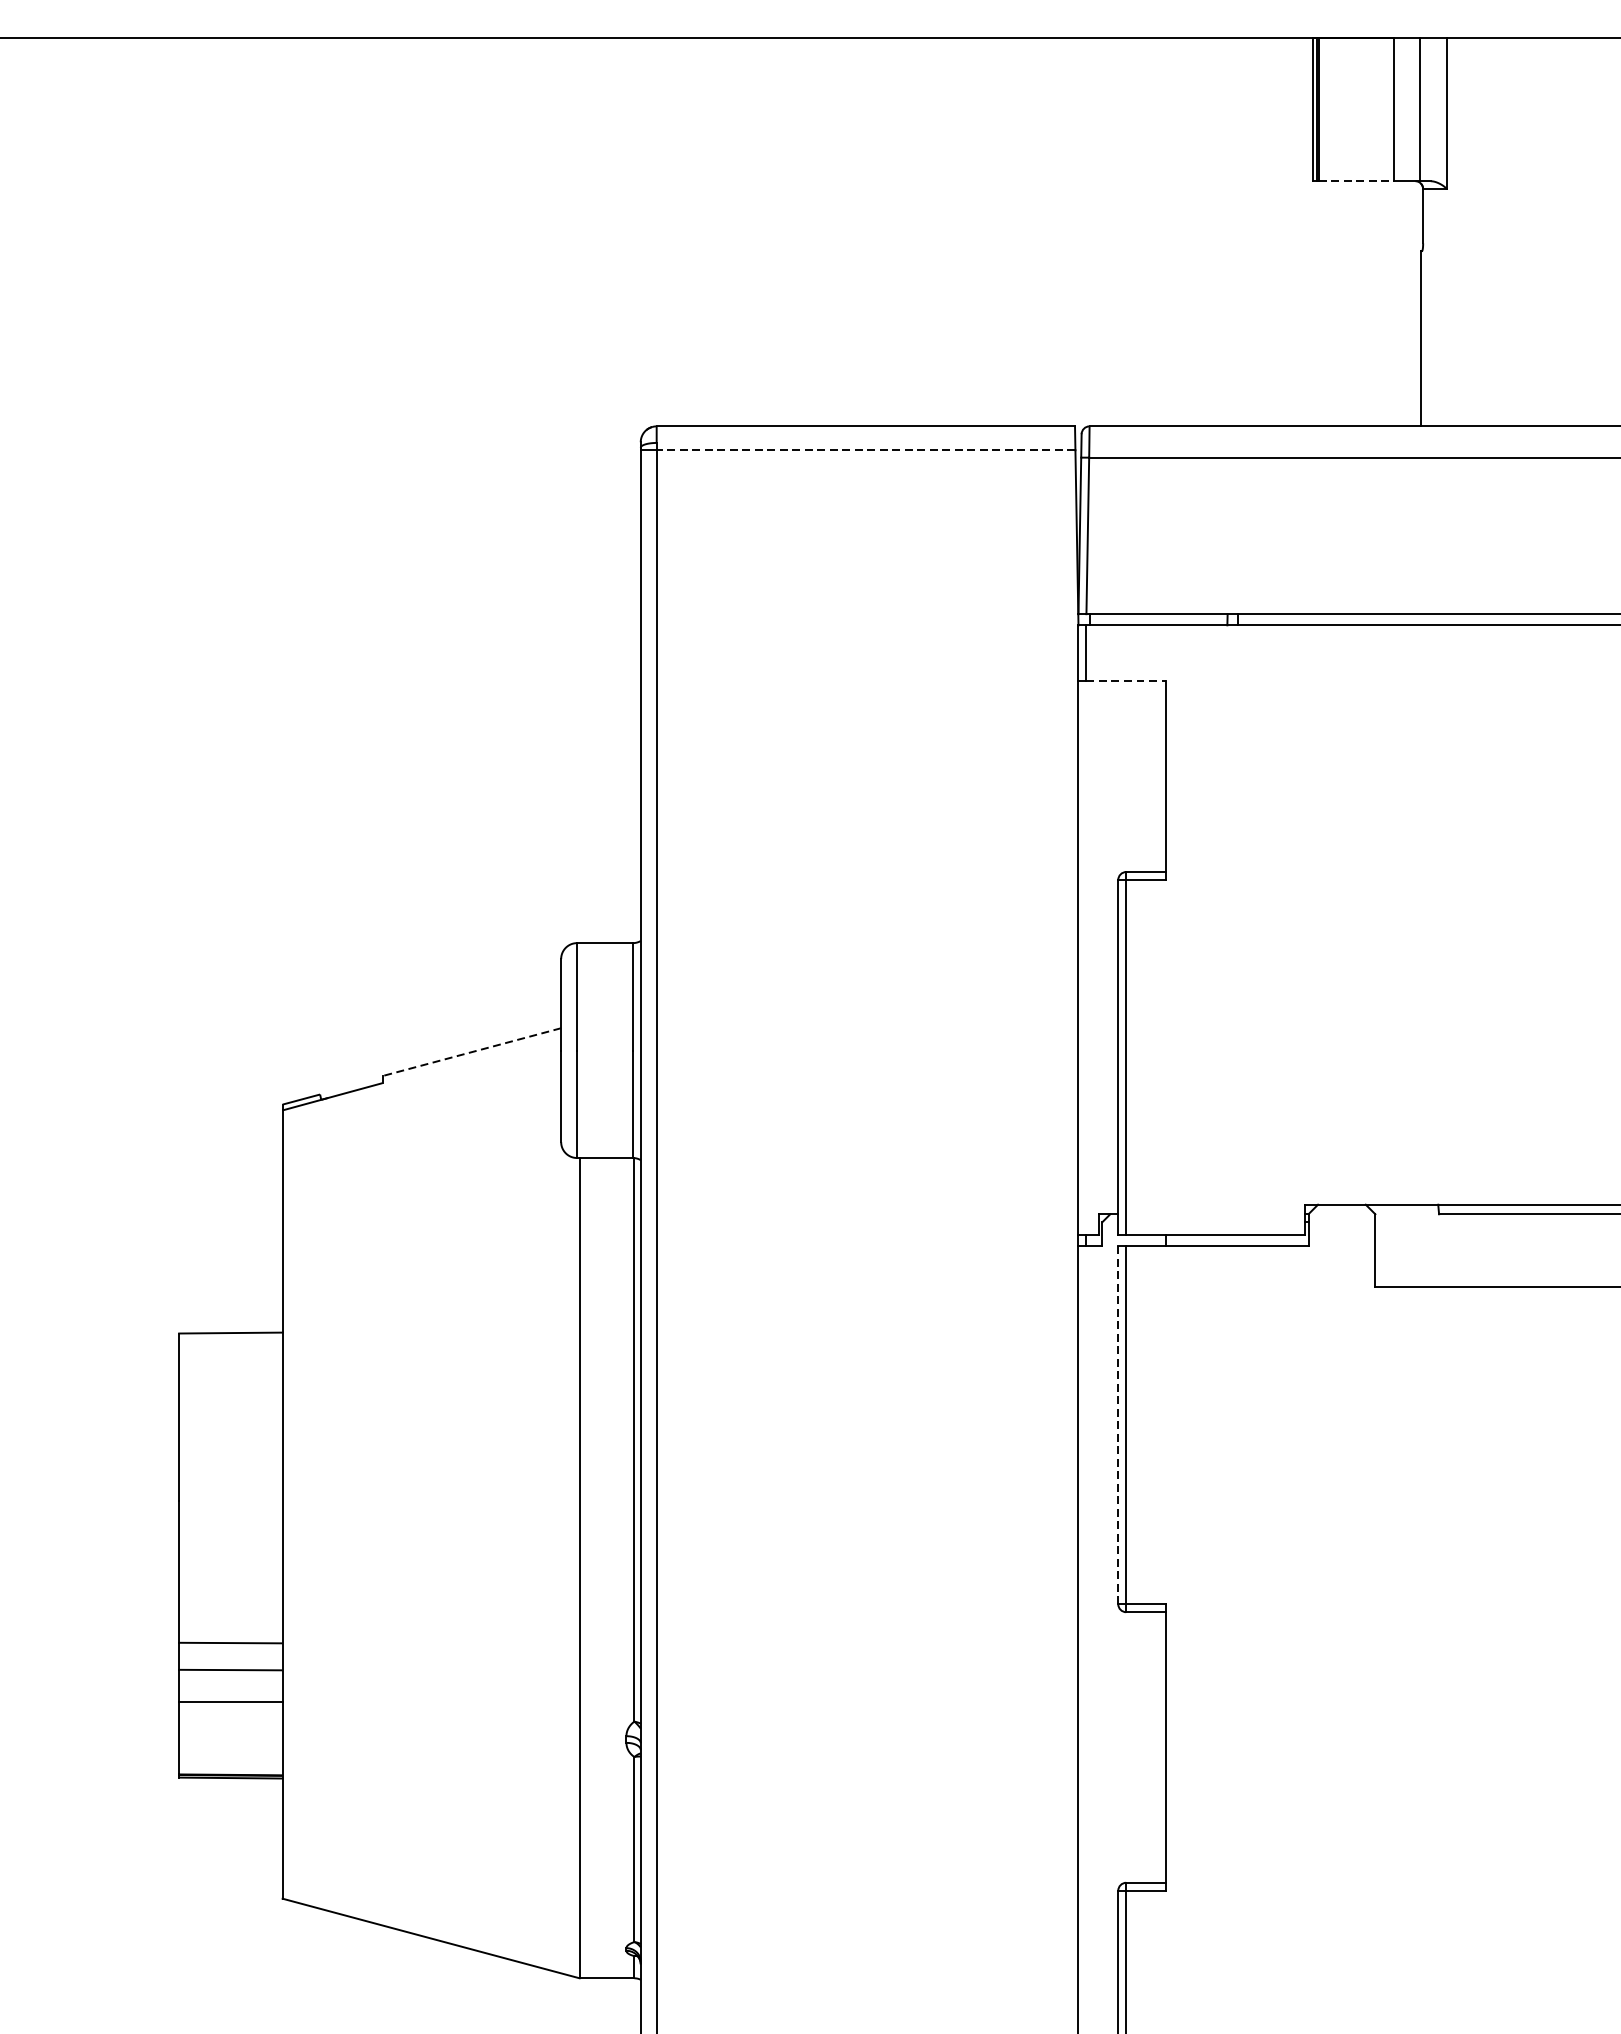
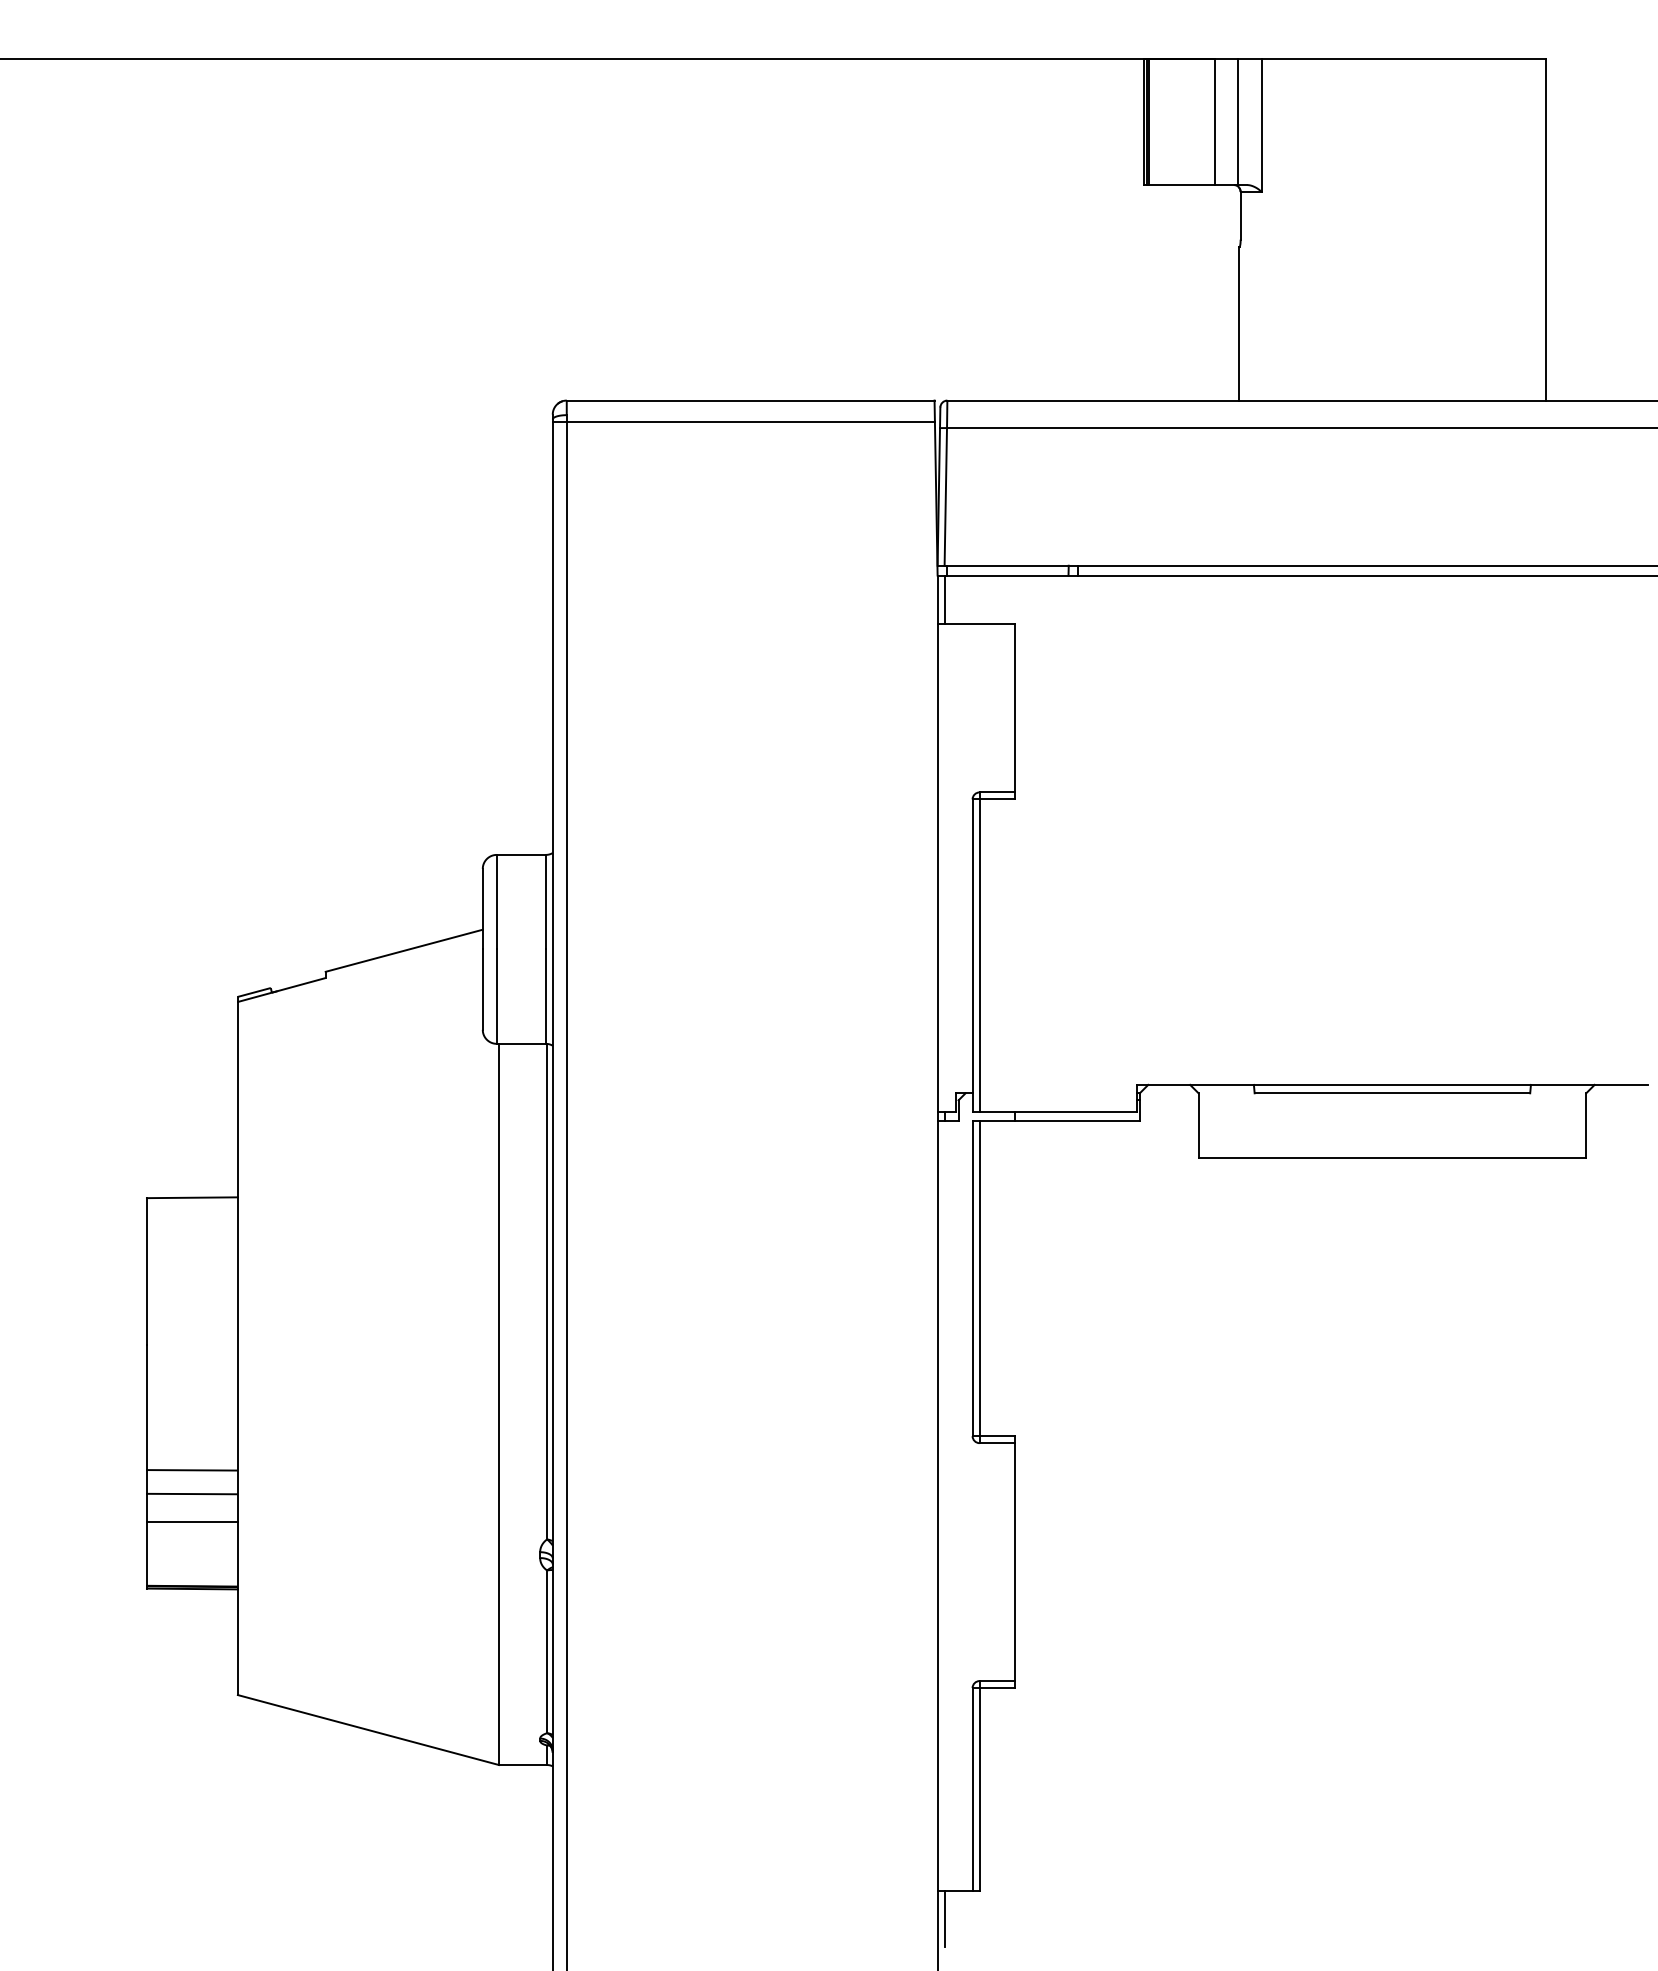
line: (1357, 181) -> (1182, 185), dashed -> solid
line: (865, 450) -> (750, 421), dashed -> solid
line: (1126, 681) -> (979, 624), dashed -> solid
line: (470, 1051) -> (403, 950), dashed -> solid
line: (1118, 1426) -> (972, 1279), dashed -> solid

